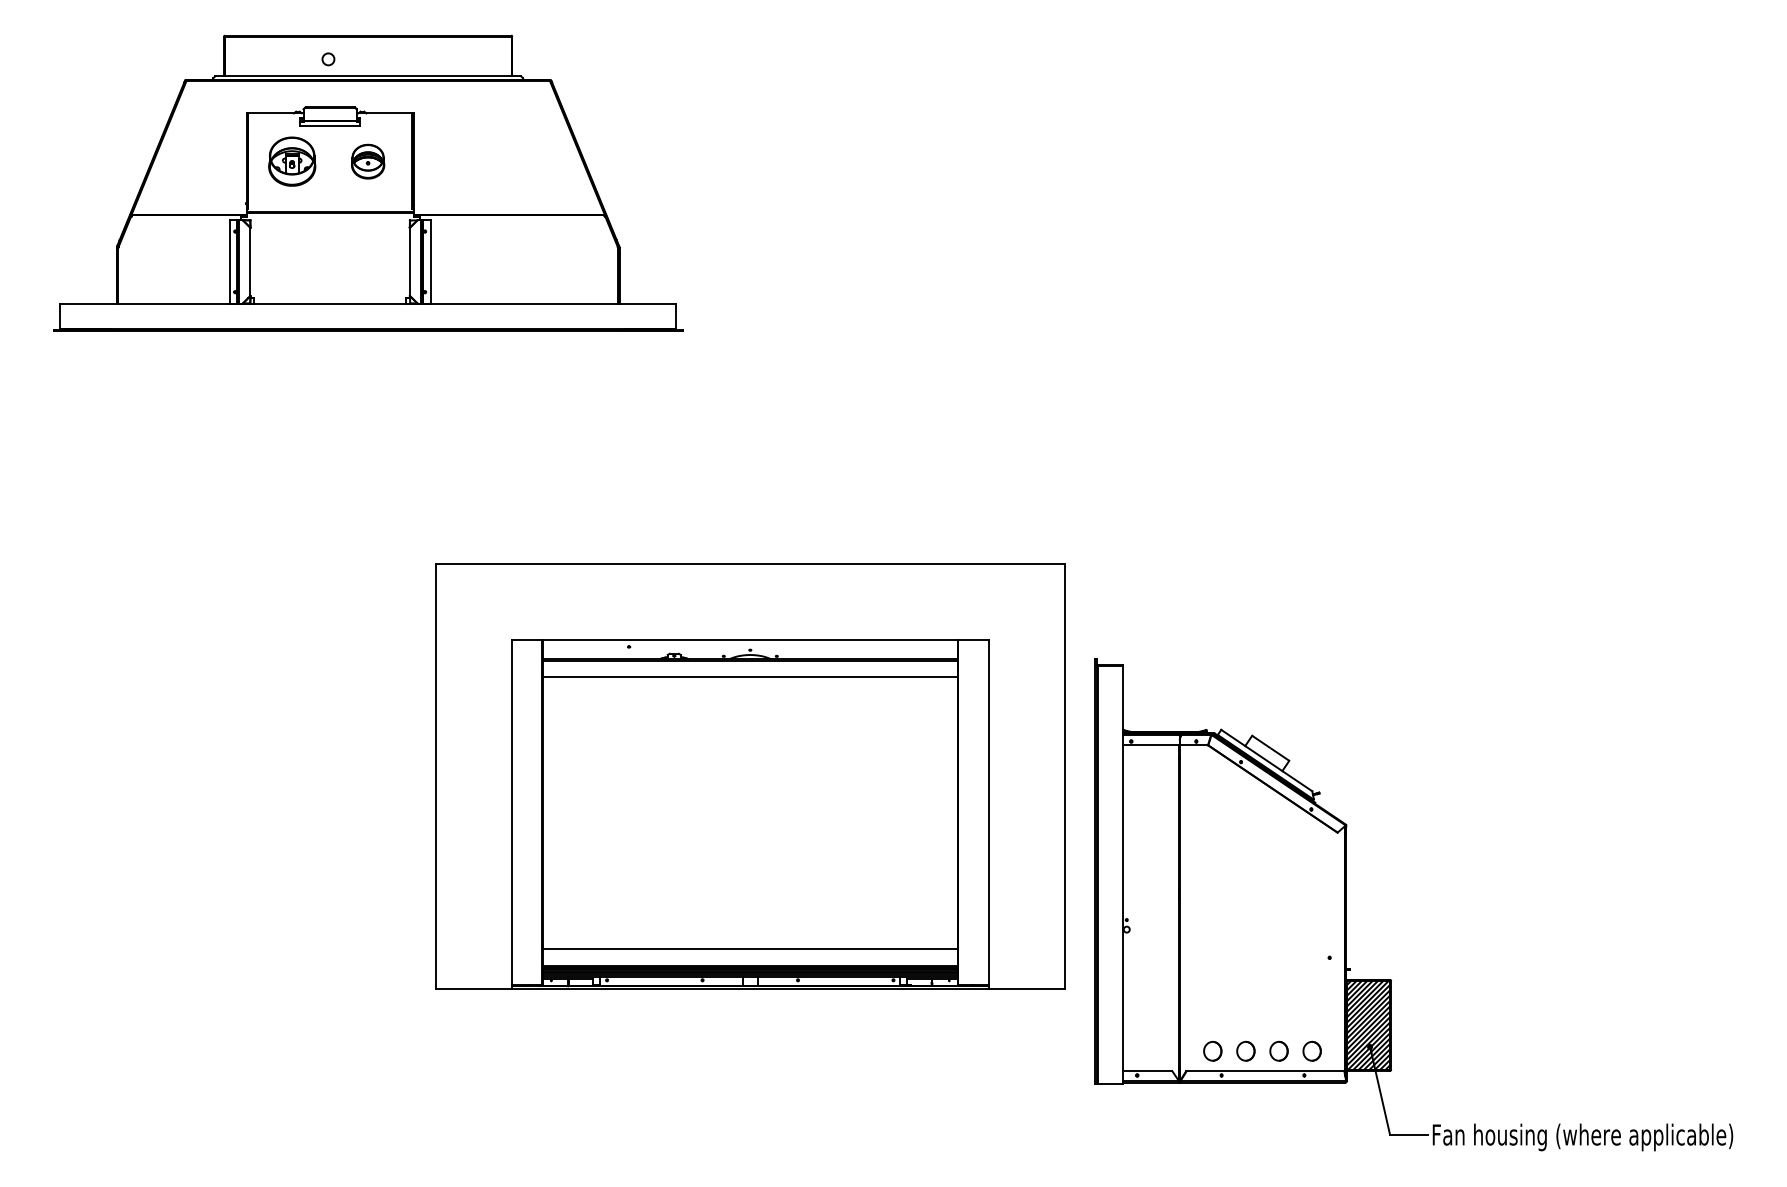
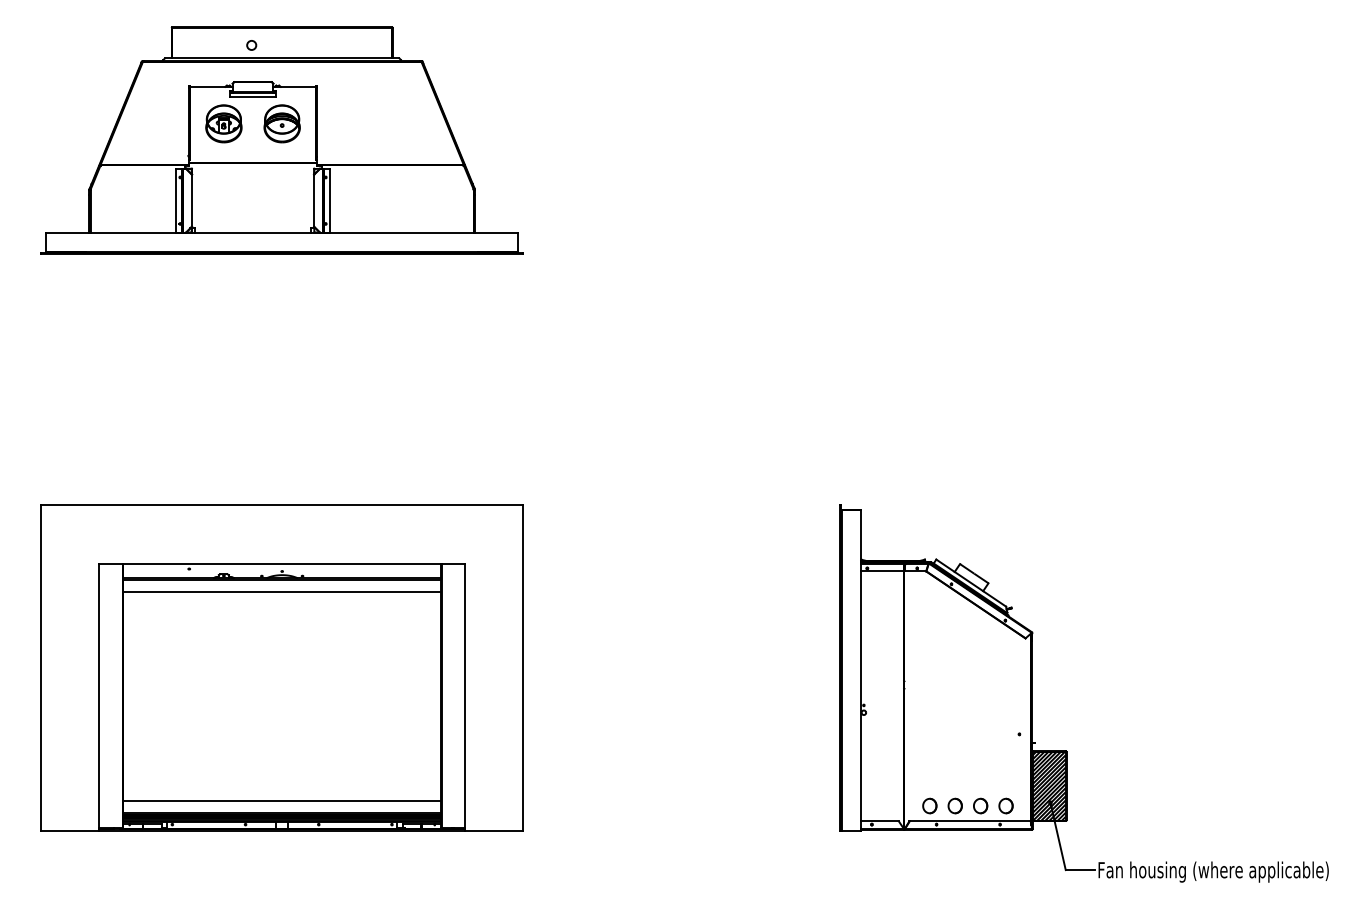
part: (367, 161) -> (281, 123), size x1.43
part: (749, 775) -> (281, 667), moved

